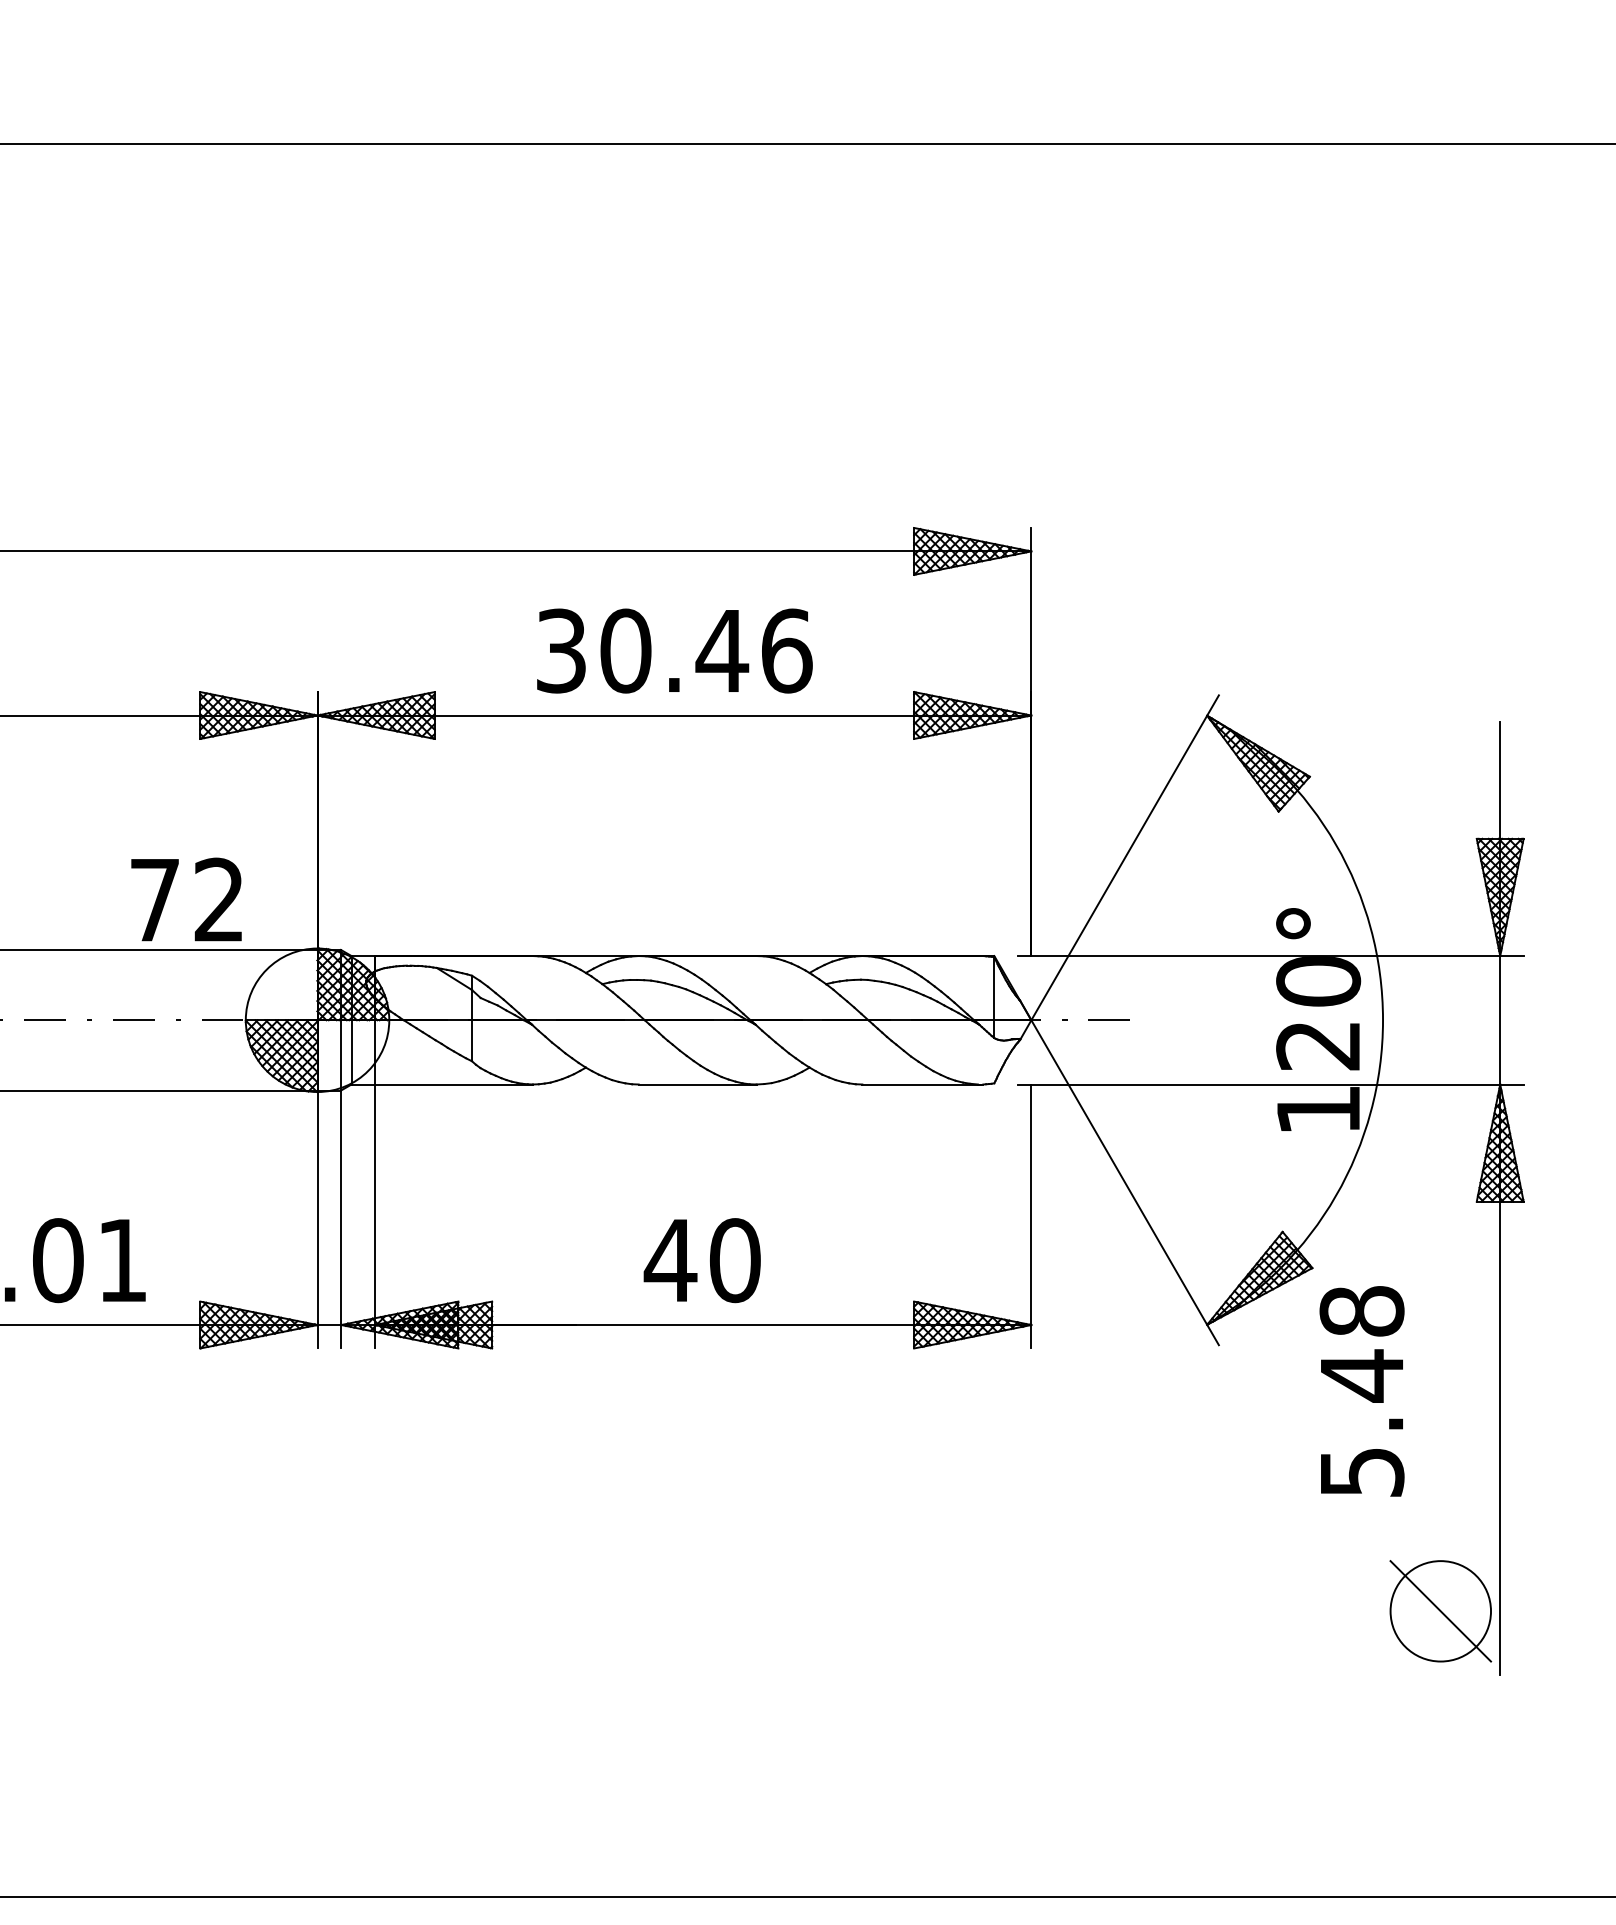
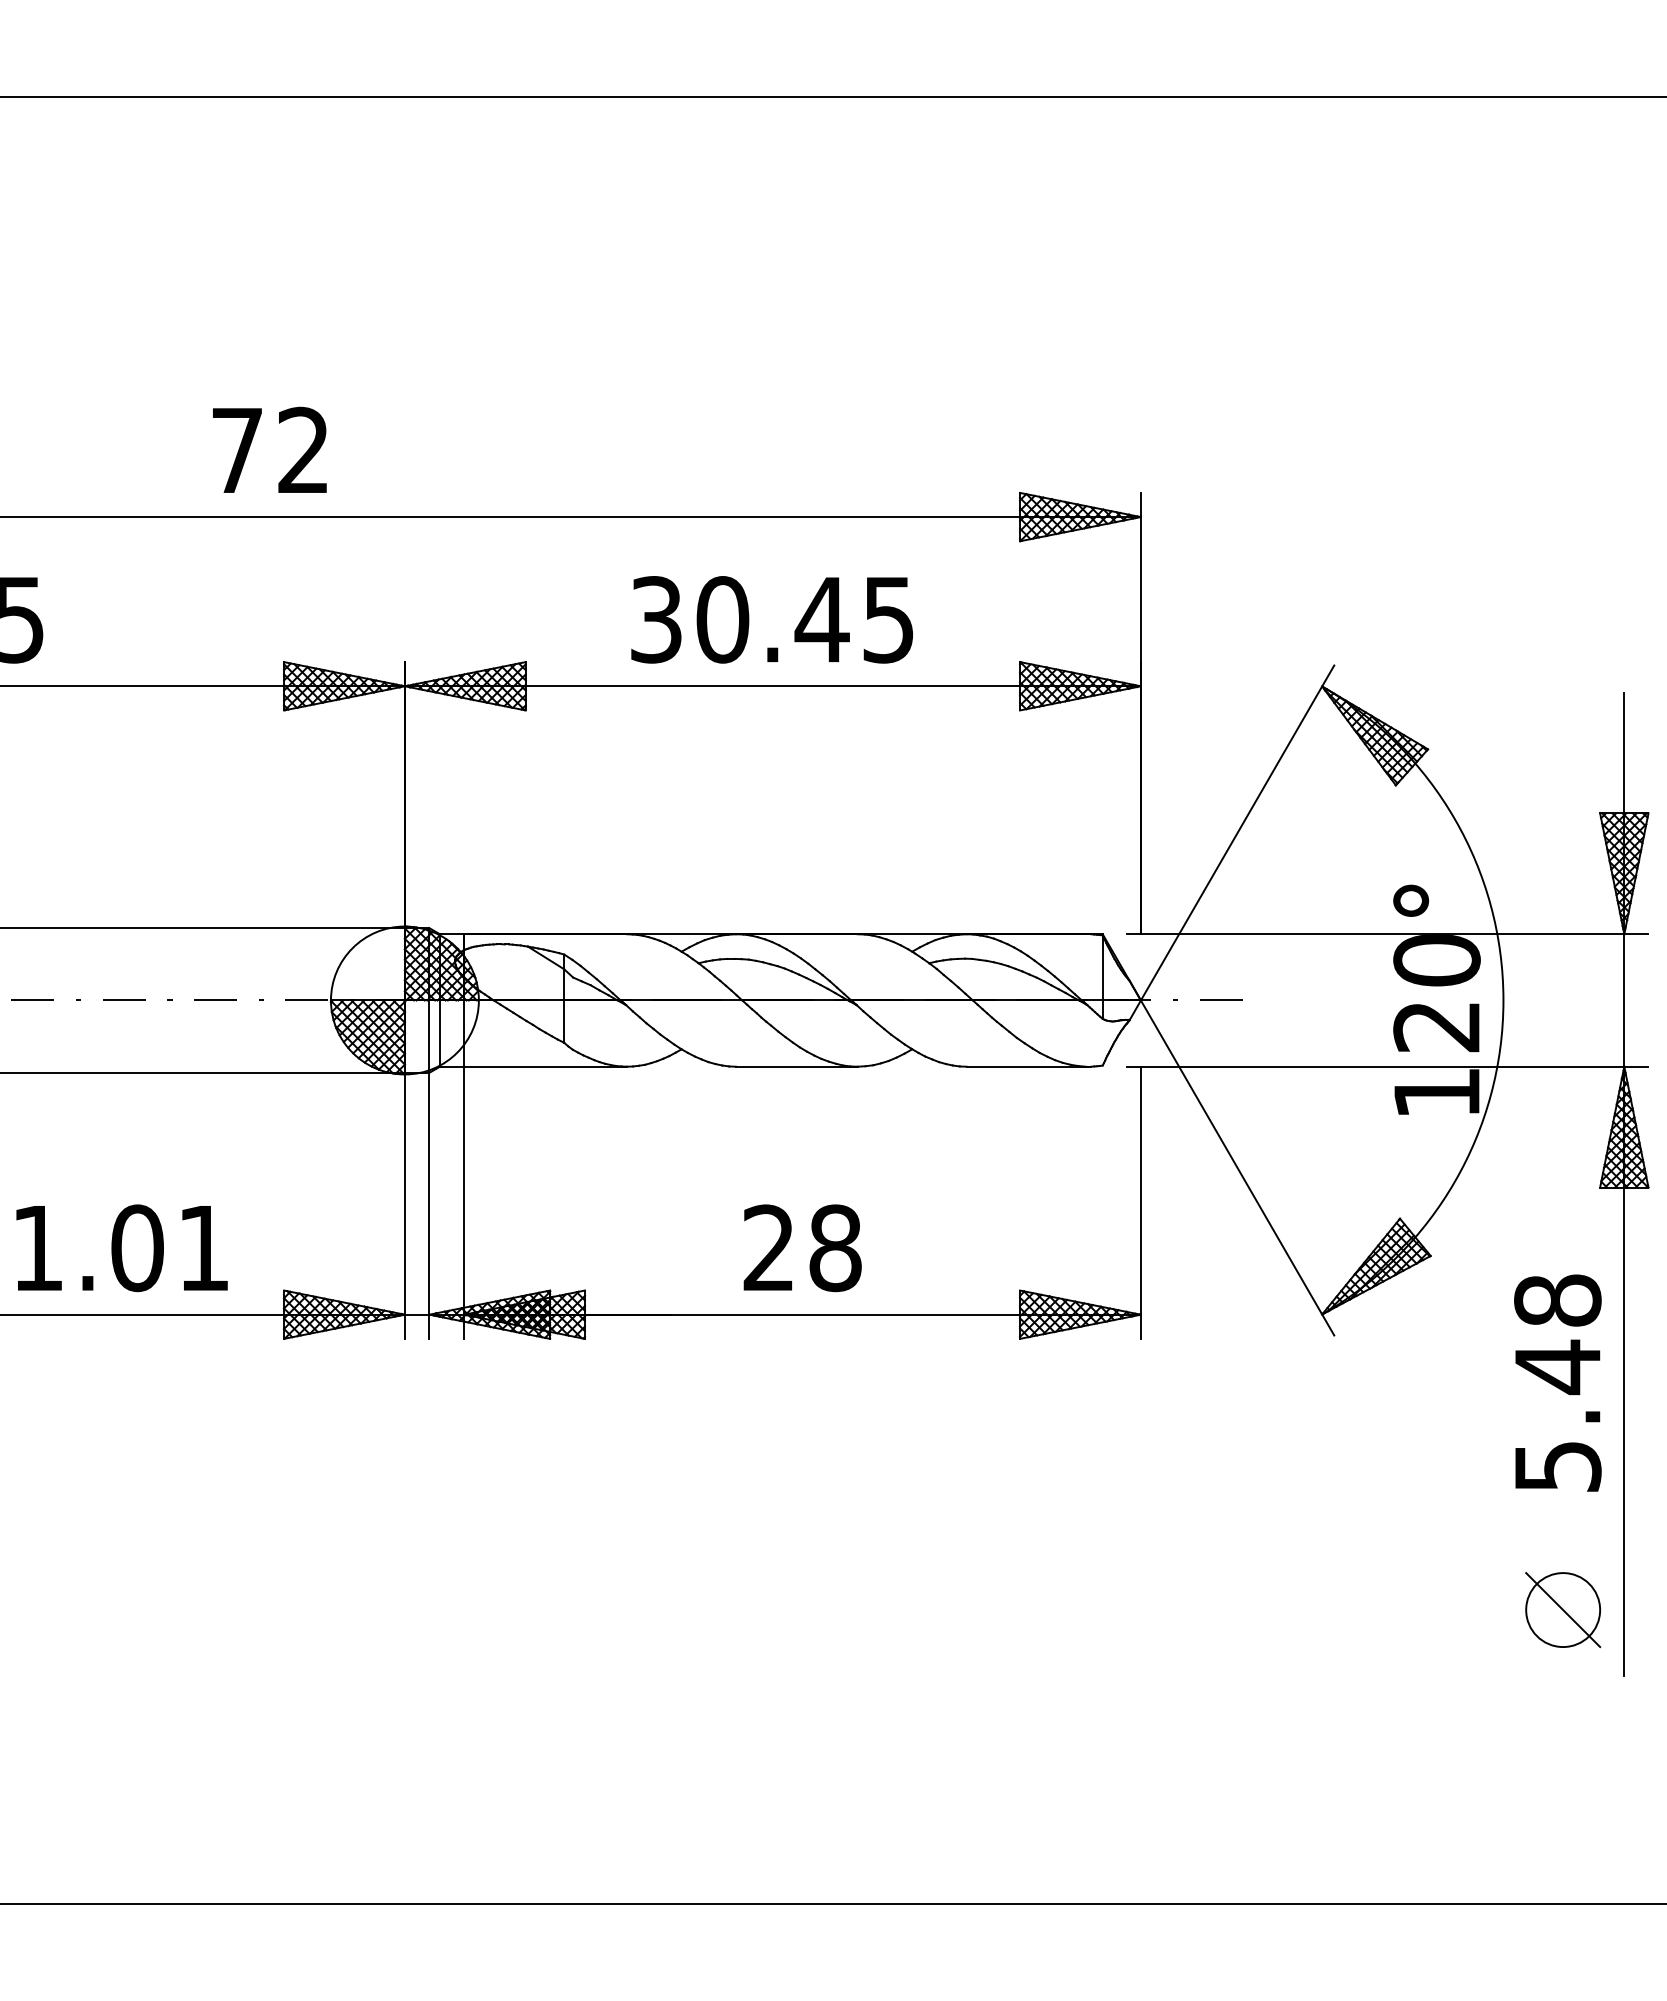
text: (787, 650) -> (889, 619), 30.46 -> 30.45
text: (186, 899) -> (269, 449), moved
text: (702, 1259) -> (801, 1247), 40 -> 28
text: (1361, 1390) -> (1557, 1382), moved
part: (1441, 1611) -> (1563, 1610), size x0.71

